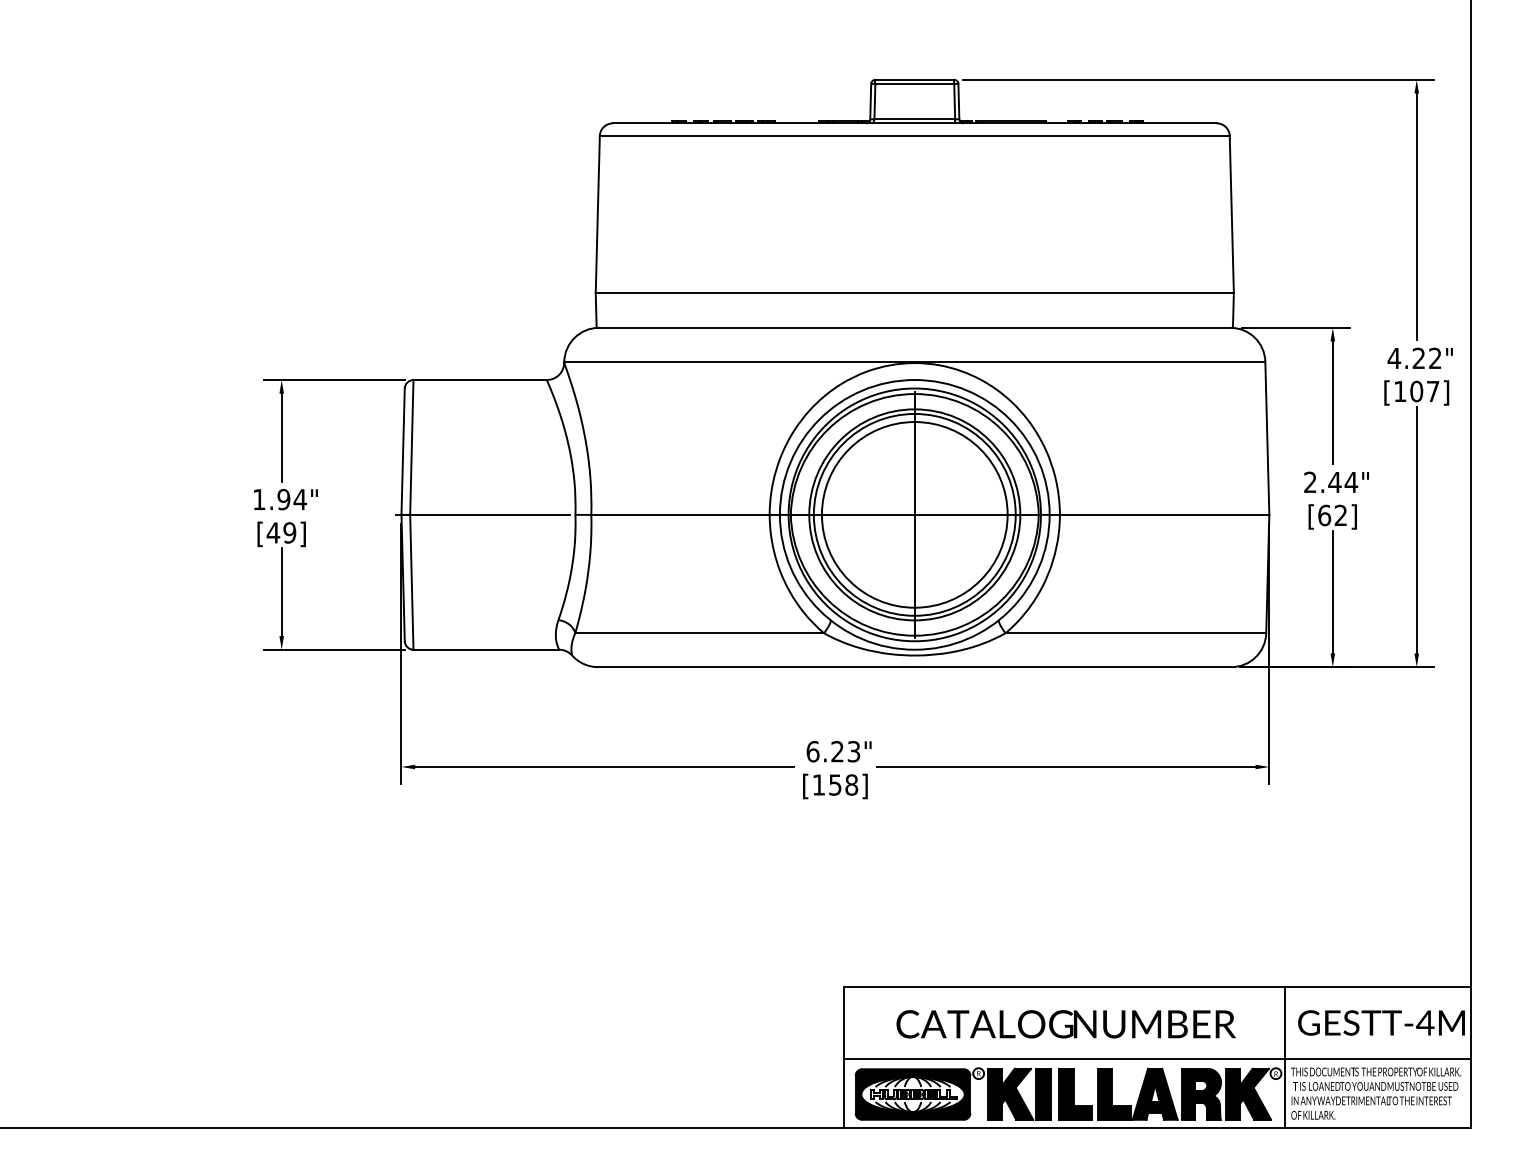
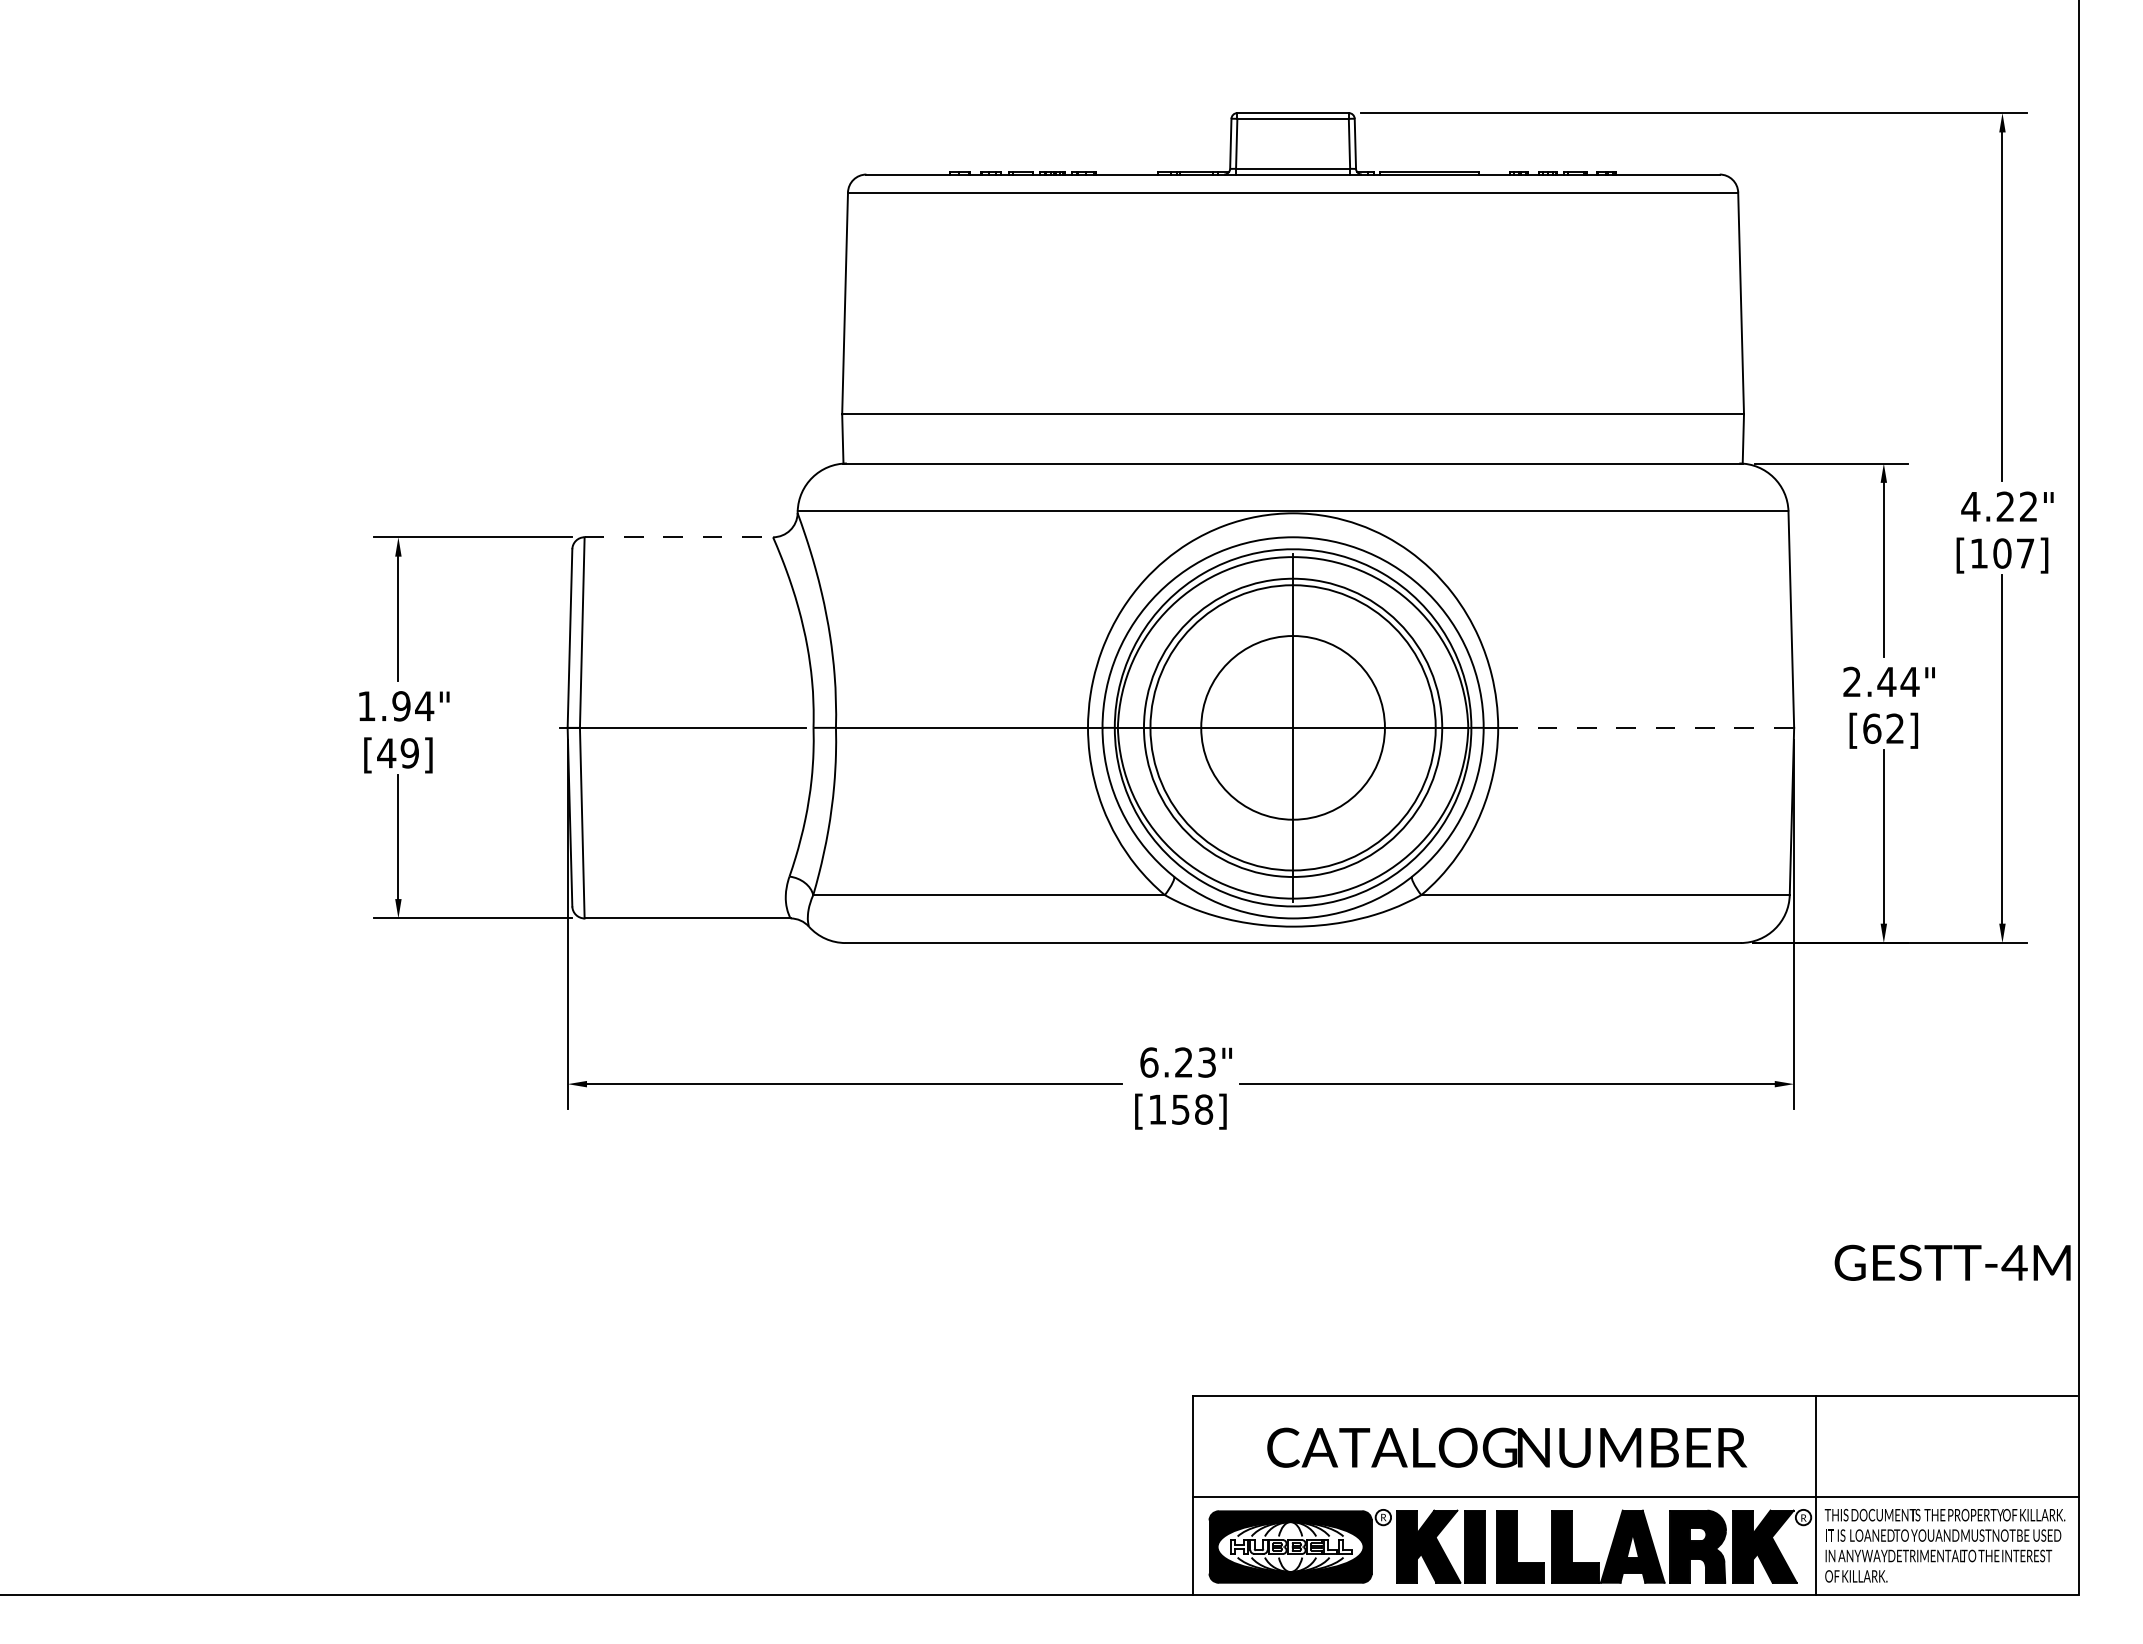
line: (480, 380) -> (679, 537), solid -> dashed
circle: (914, 514) -> (1292, 727), size x0.7
line: (1164, 514) -> (1646, 727), solid -> dashed
text: (1381, 1022) -> (1952, 1262), moved

